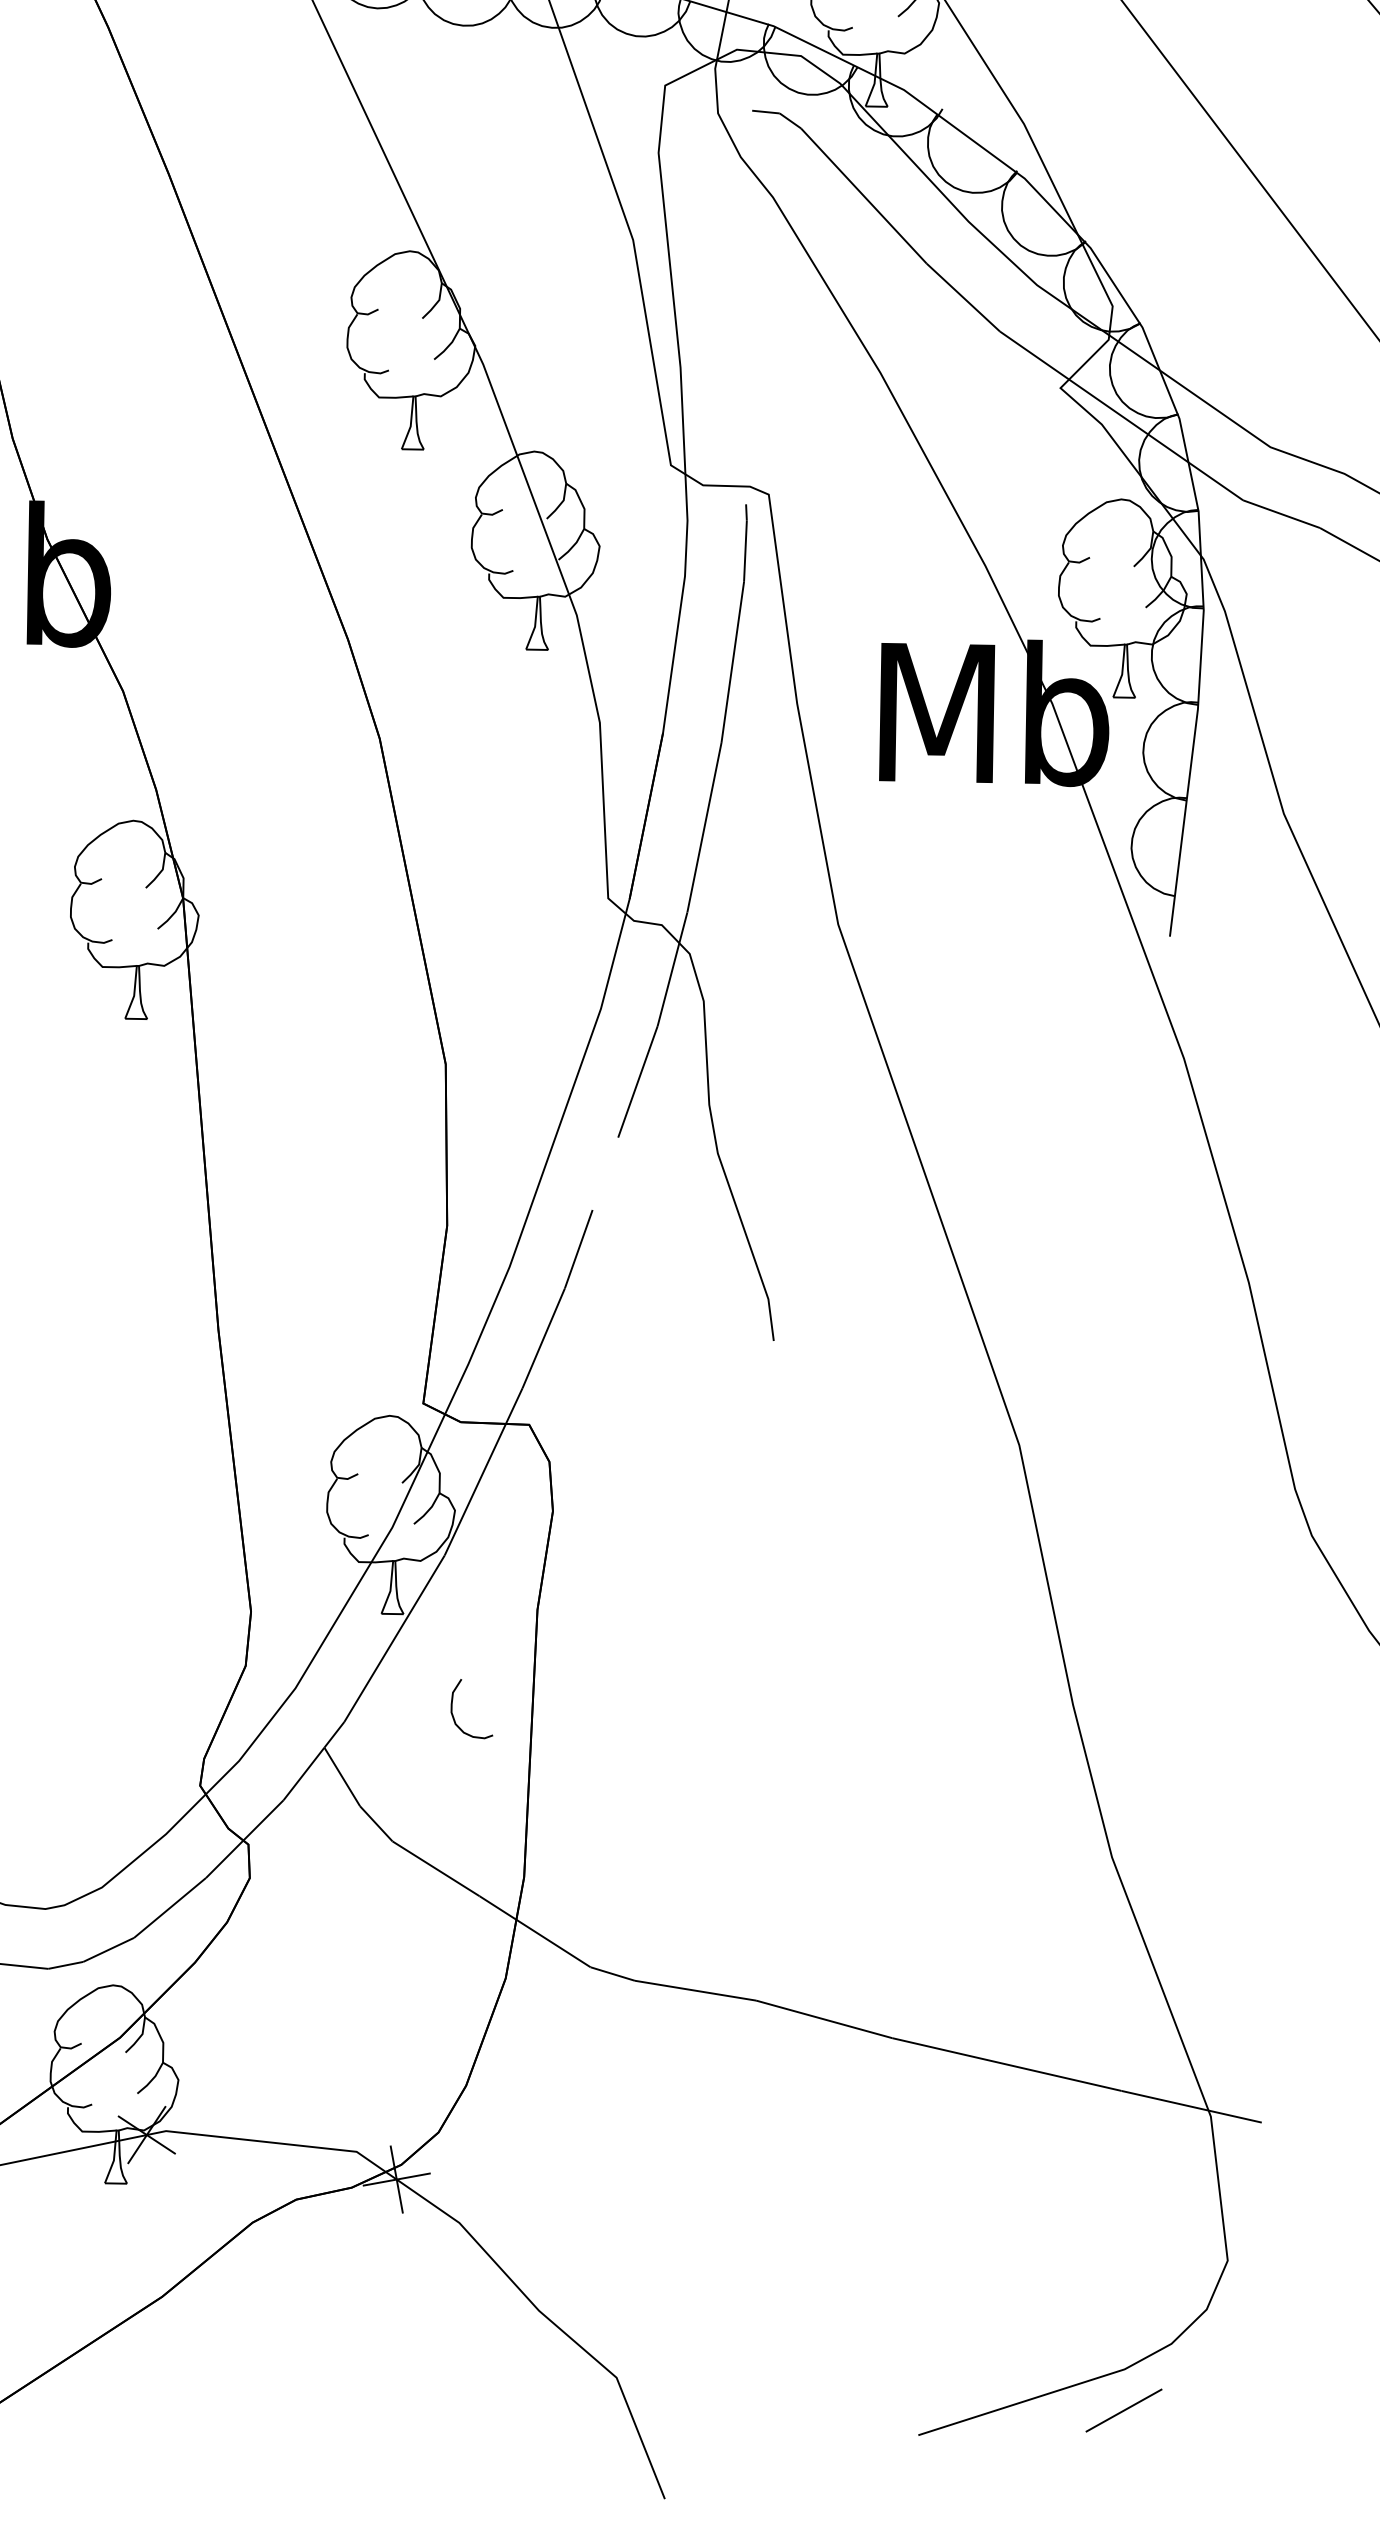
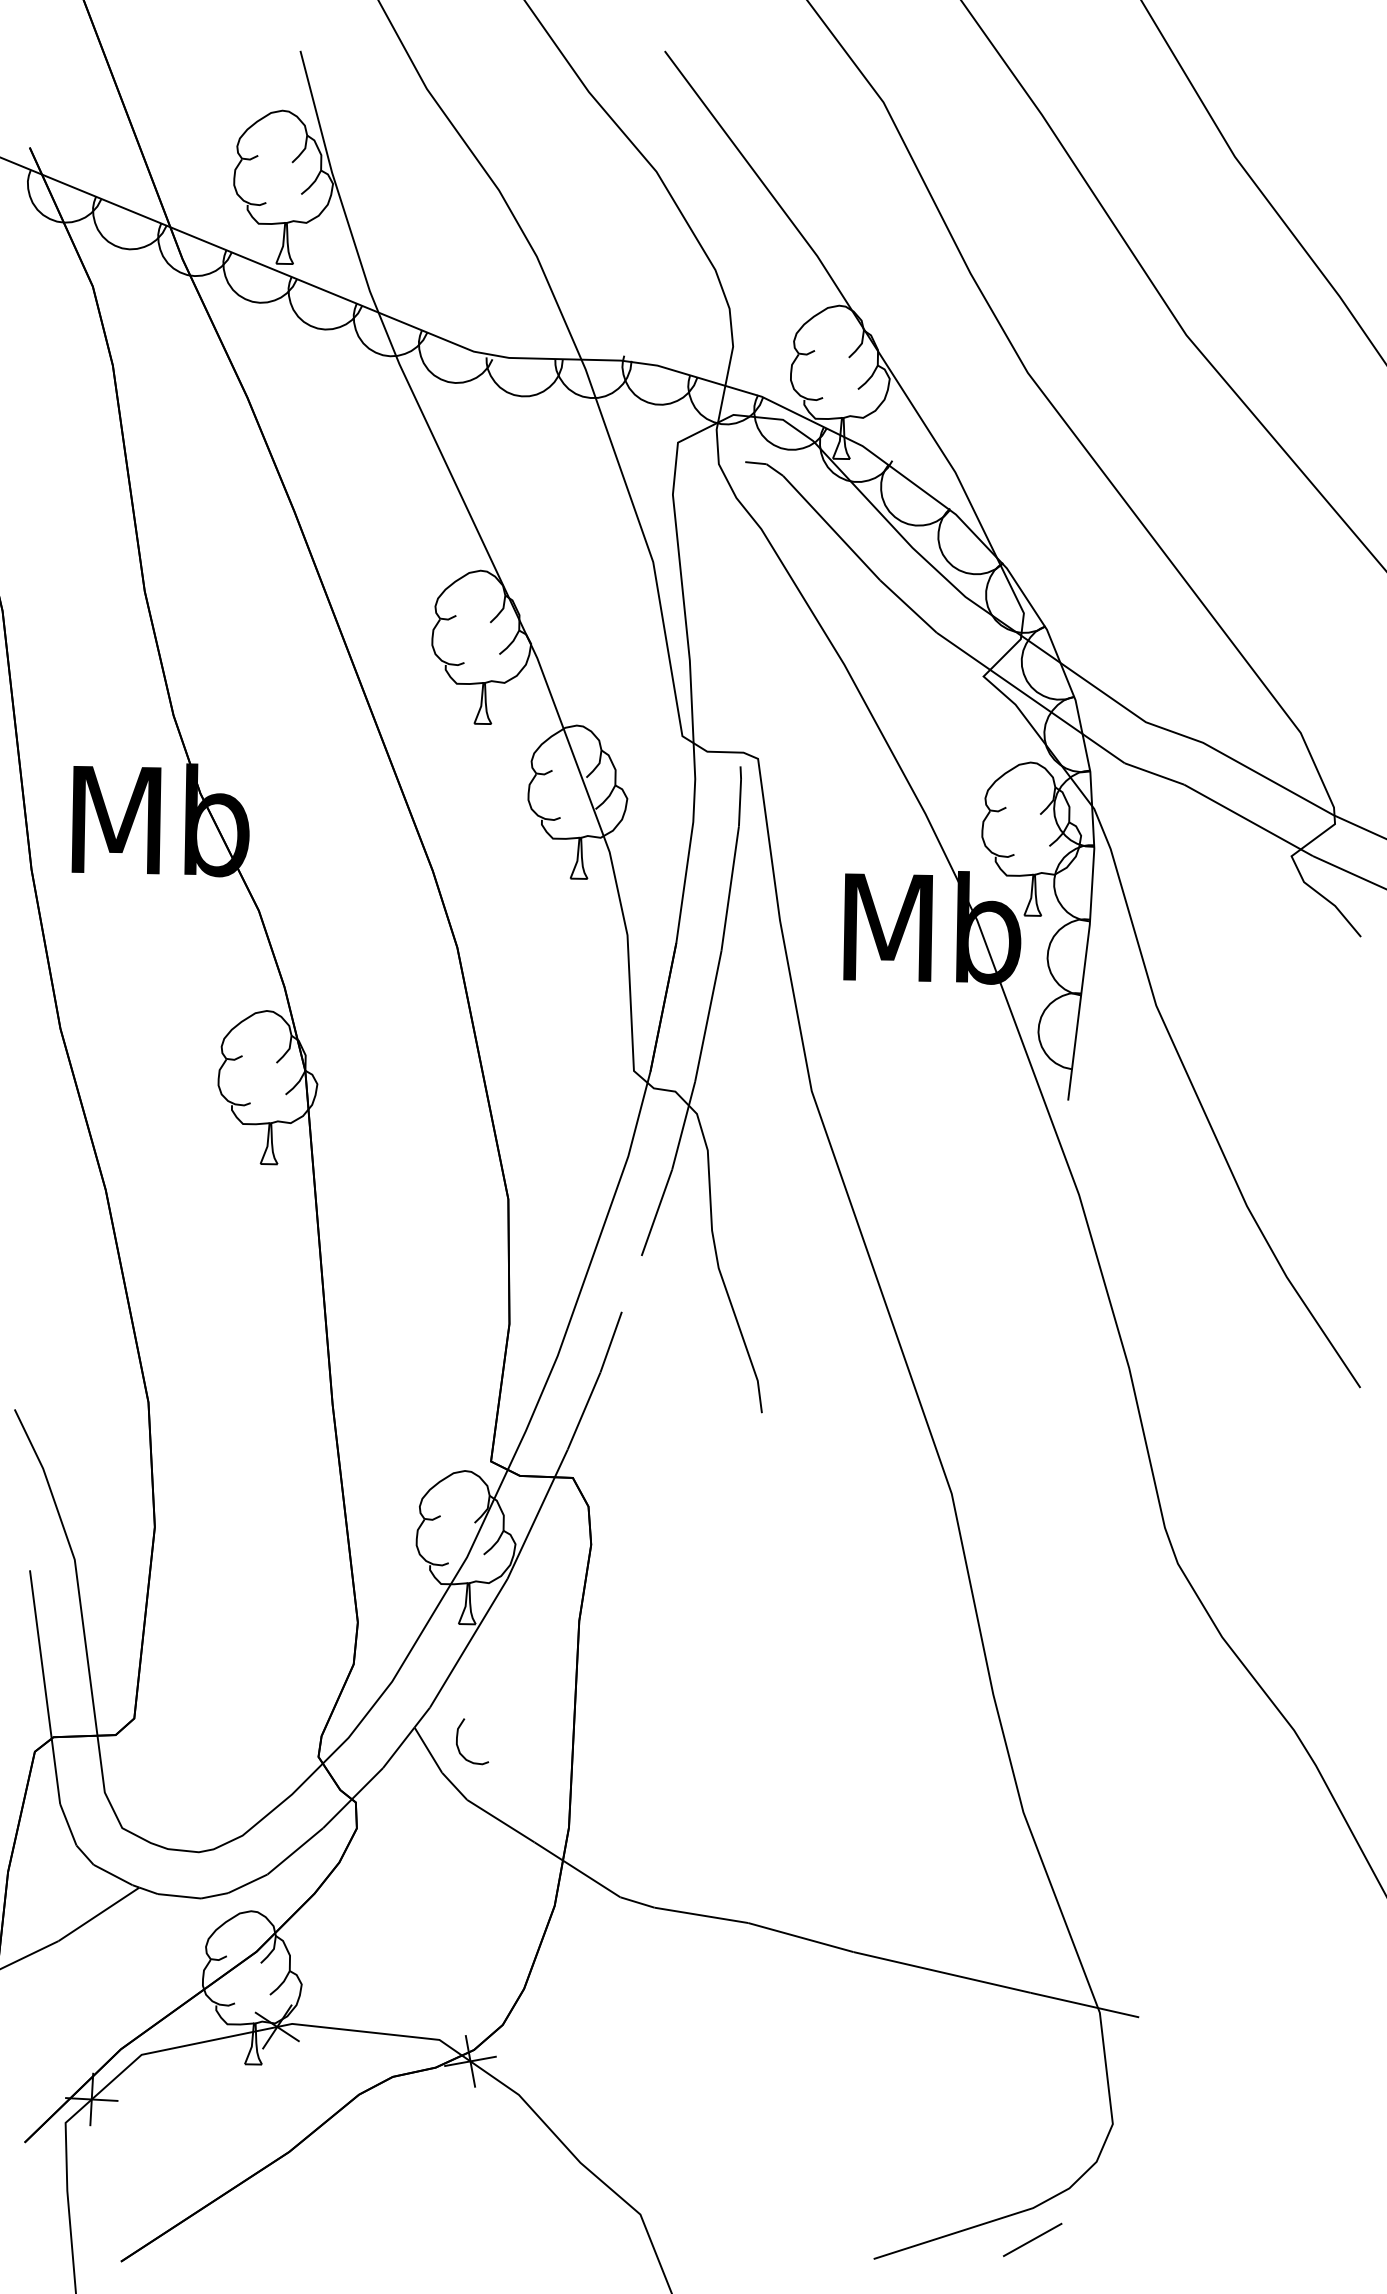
curve: (453, 1714) -> (458, 1745), moved

